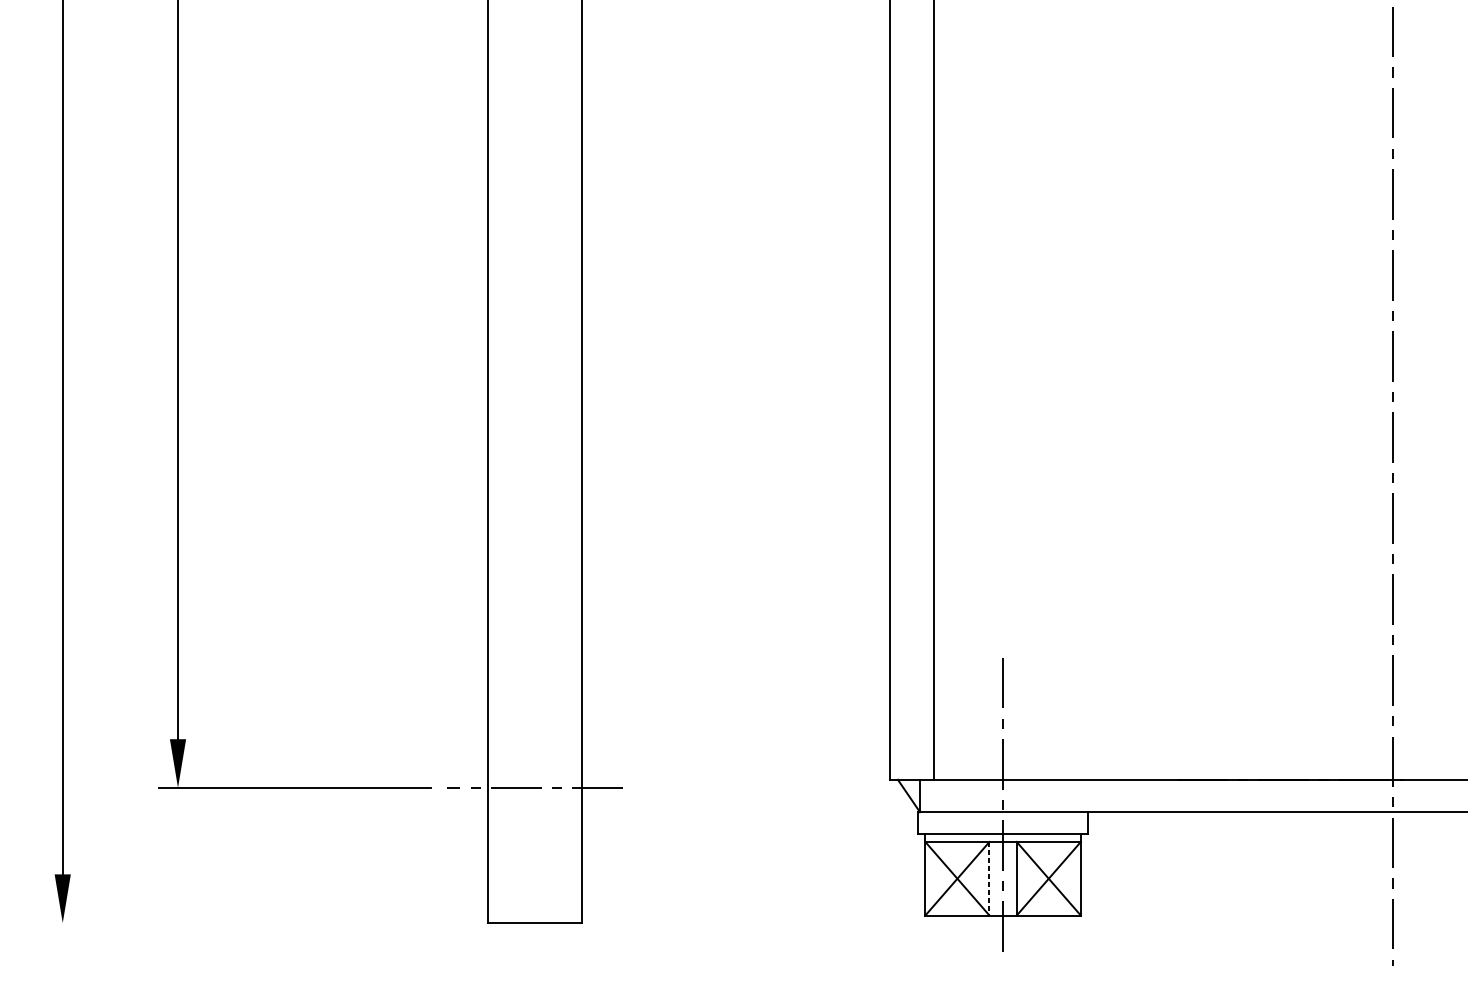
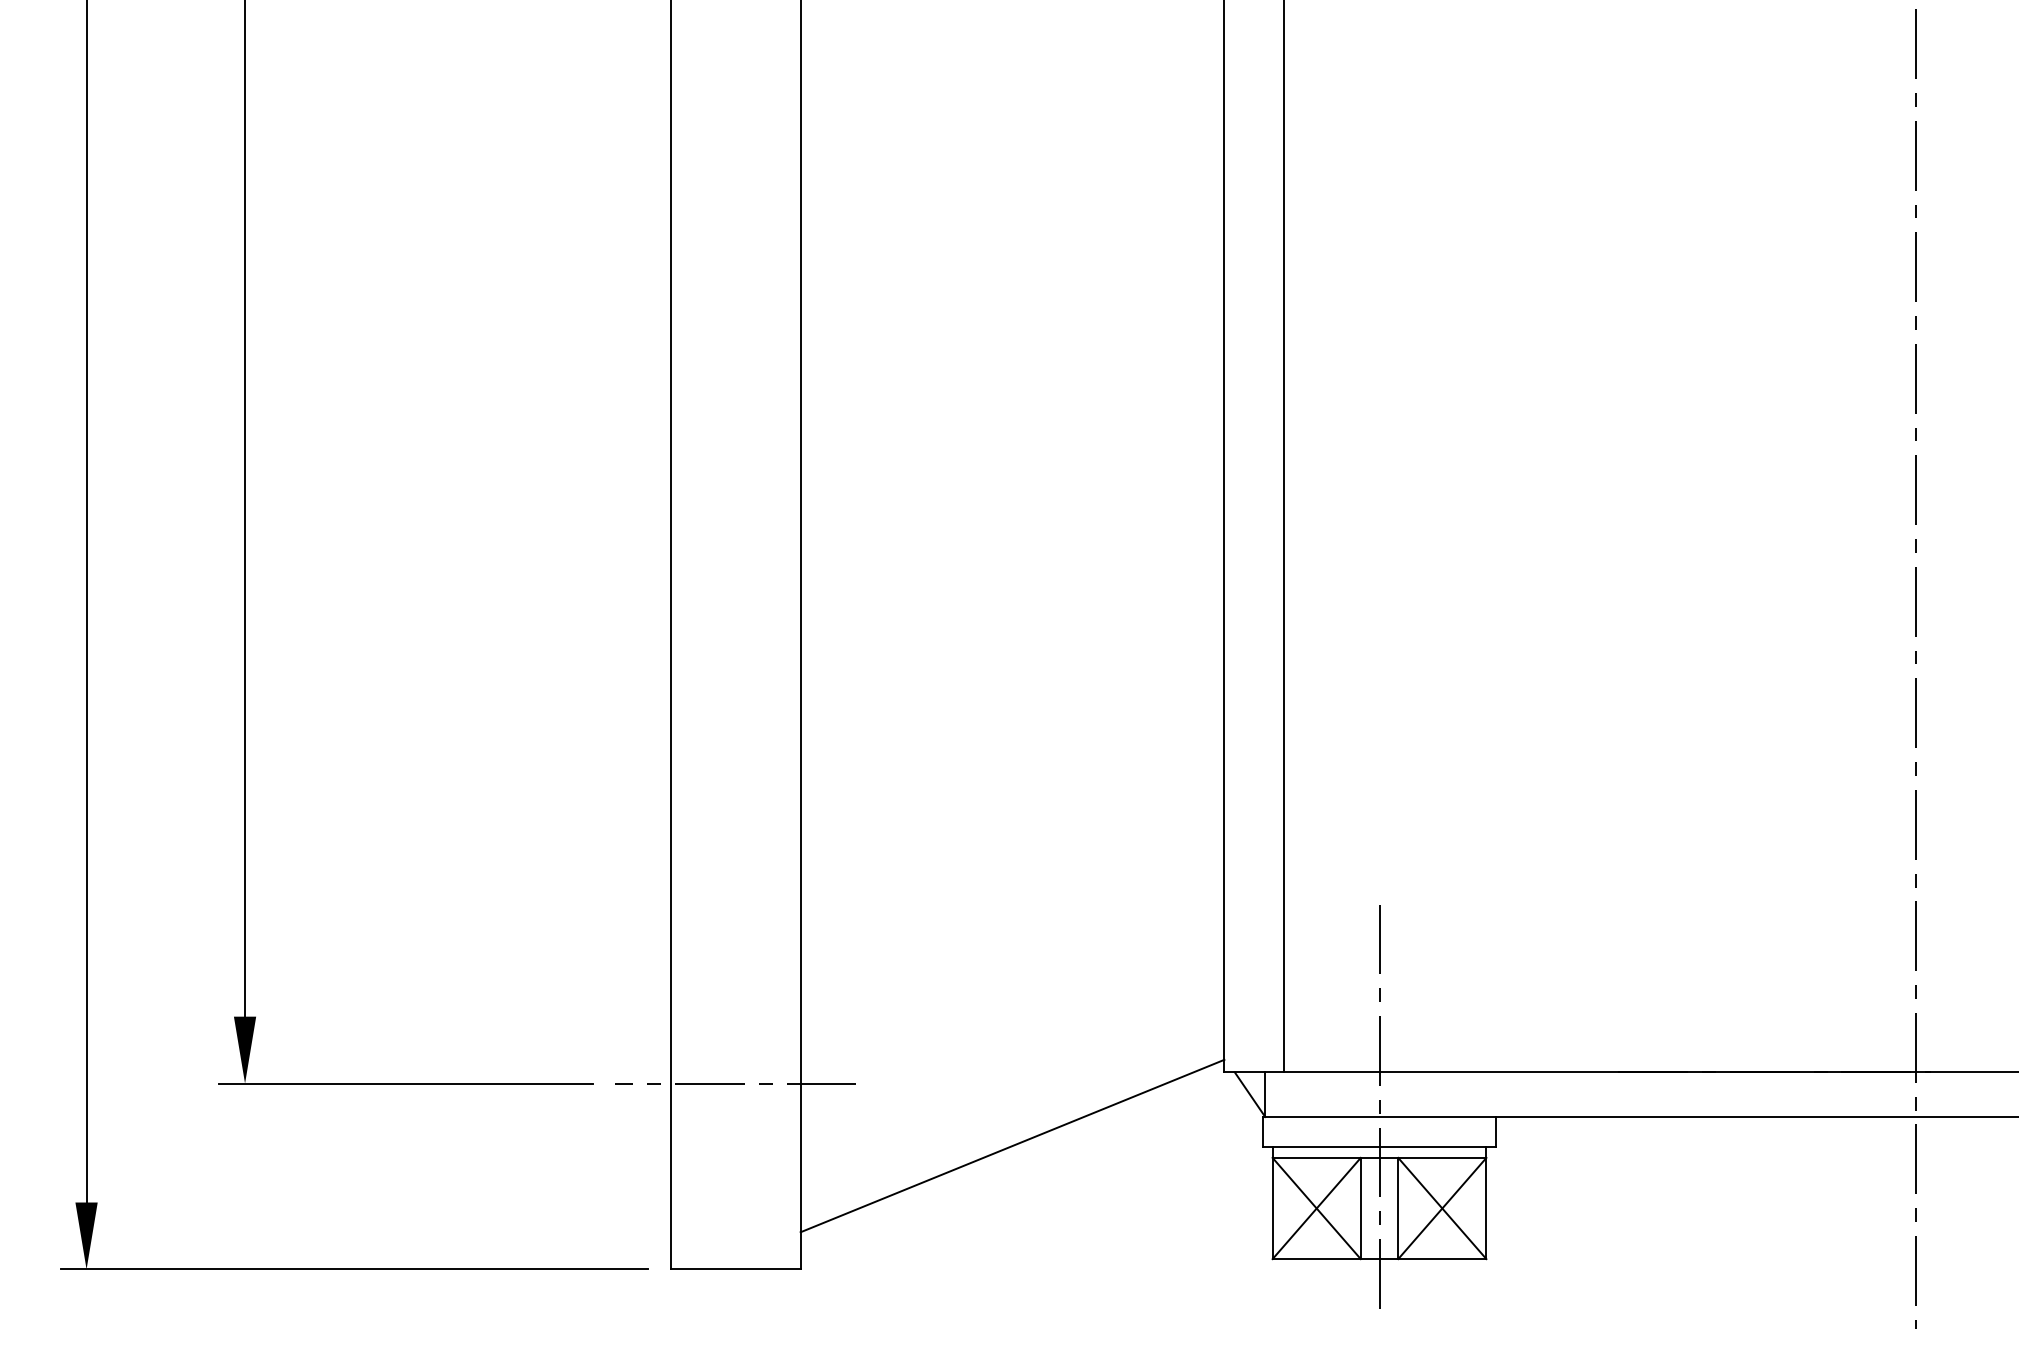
line: (736, 832) -> (1012, 1145), added
line: (989, 878) -> (1360, 1208), dashed -> solid
line: (257, 923) -> (354, 1269), added

